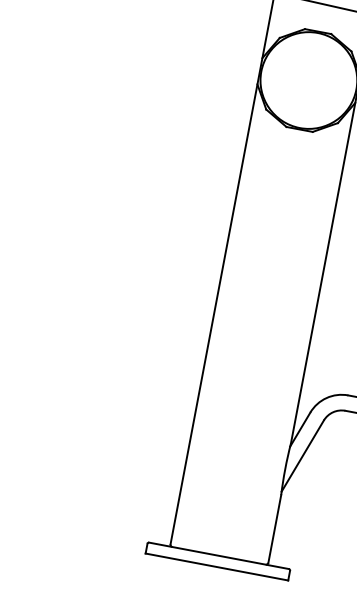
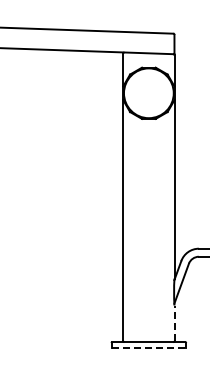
line: (274, 529) -> (174, 323), solid -> dashed
line: (217, 568) -> (149, 348), solid -> dashed

